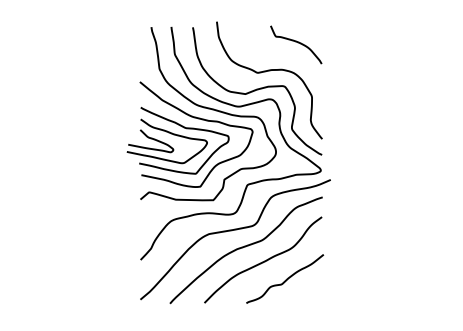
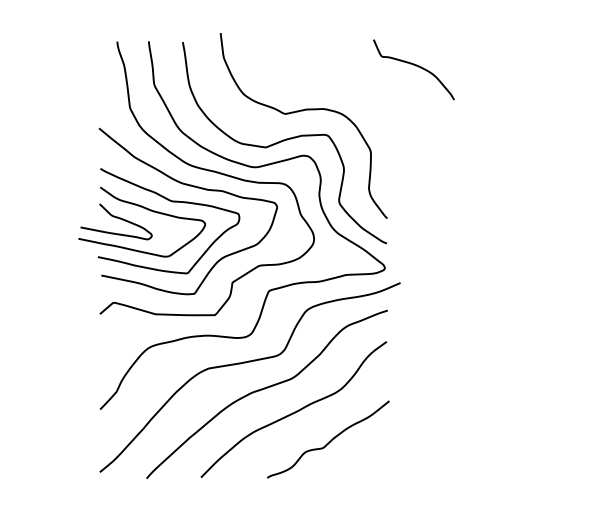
curve: (296, 42) -> (414, 65), moved

